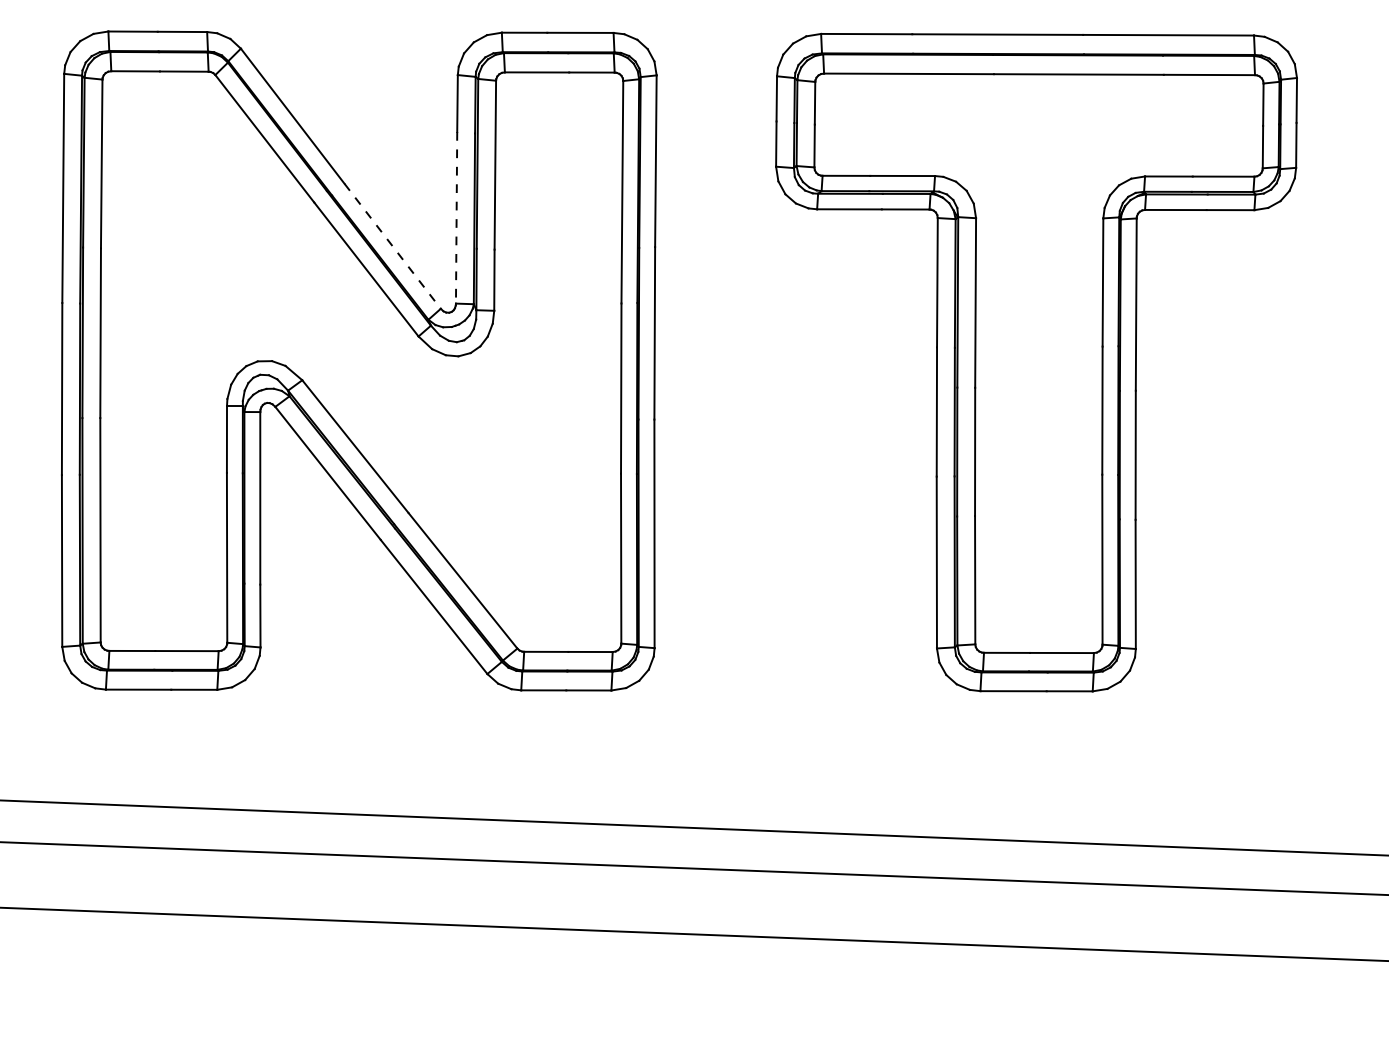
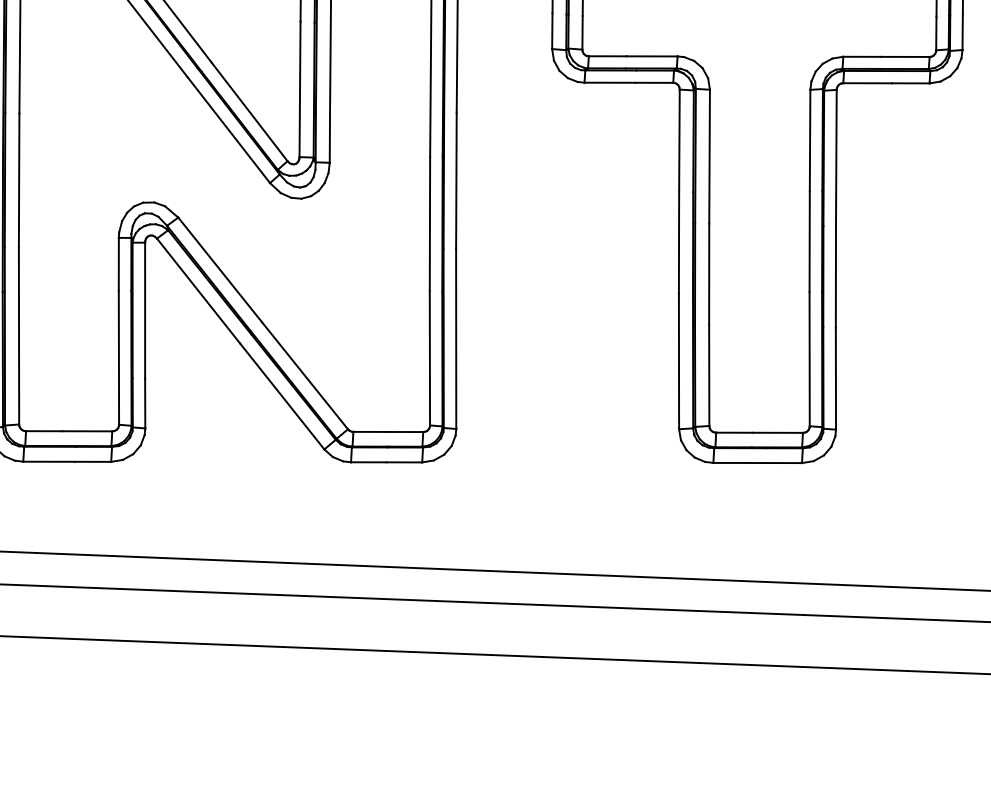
line: (456, 217) -> (299, 89), dashed -> solid
line: (392, 246) -> (249, 112), dashed -> solid

